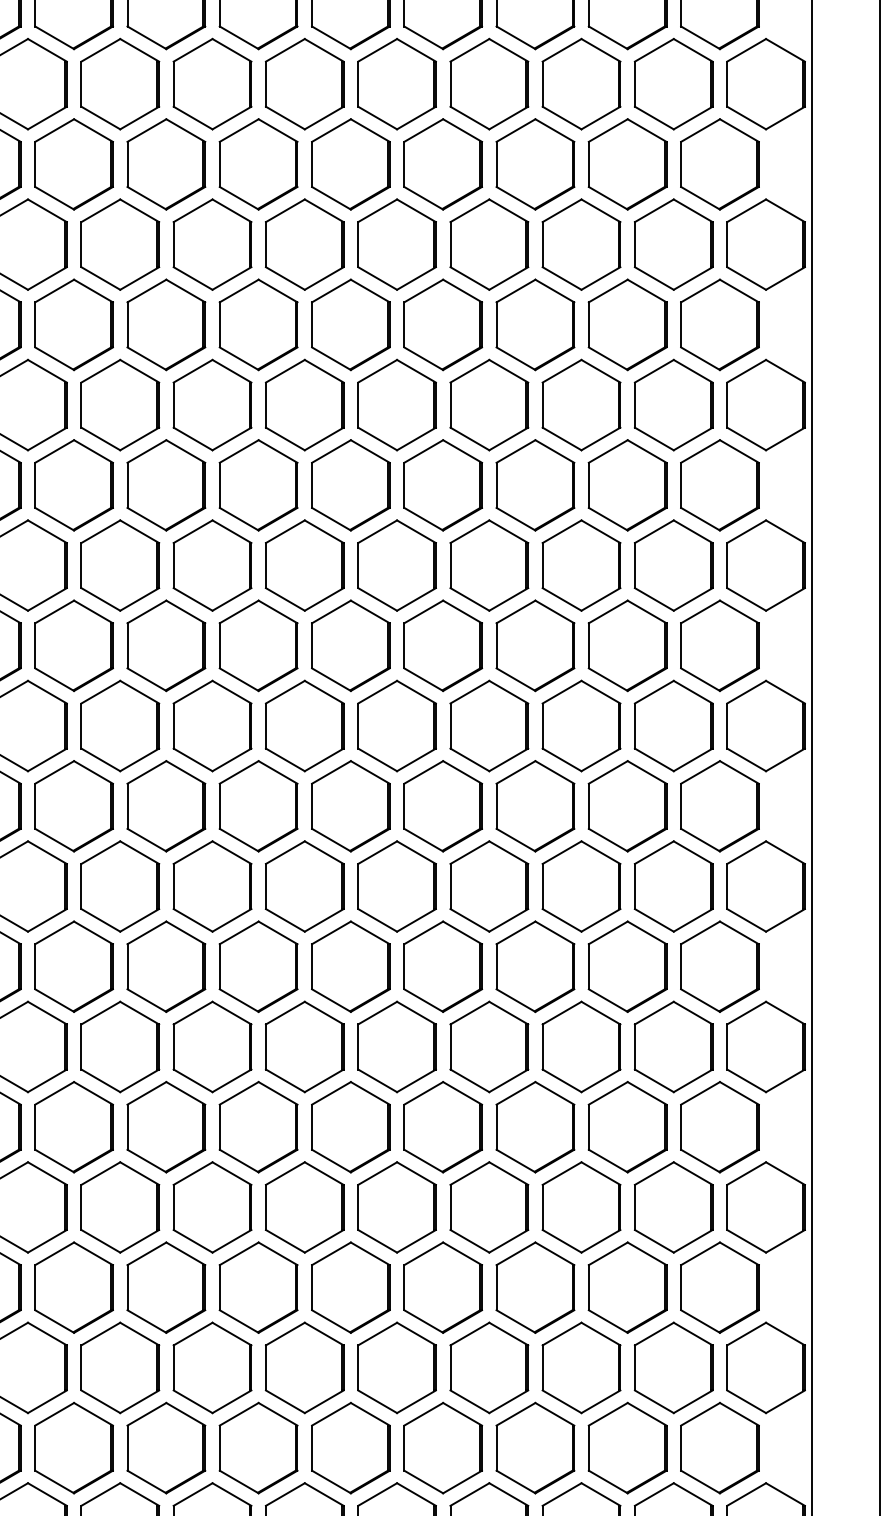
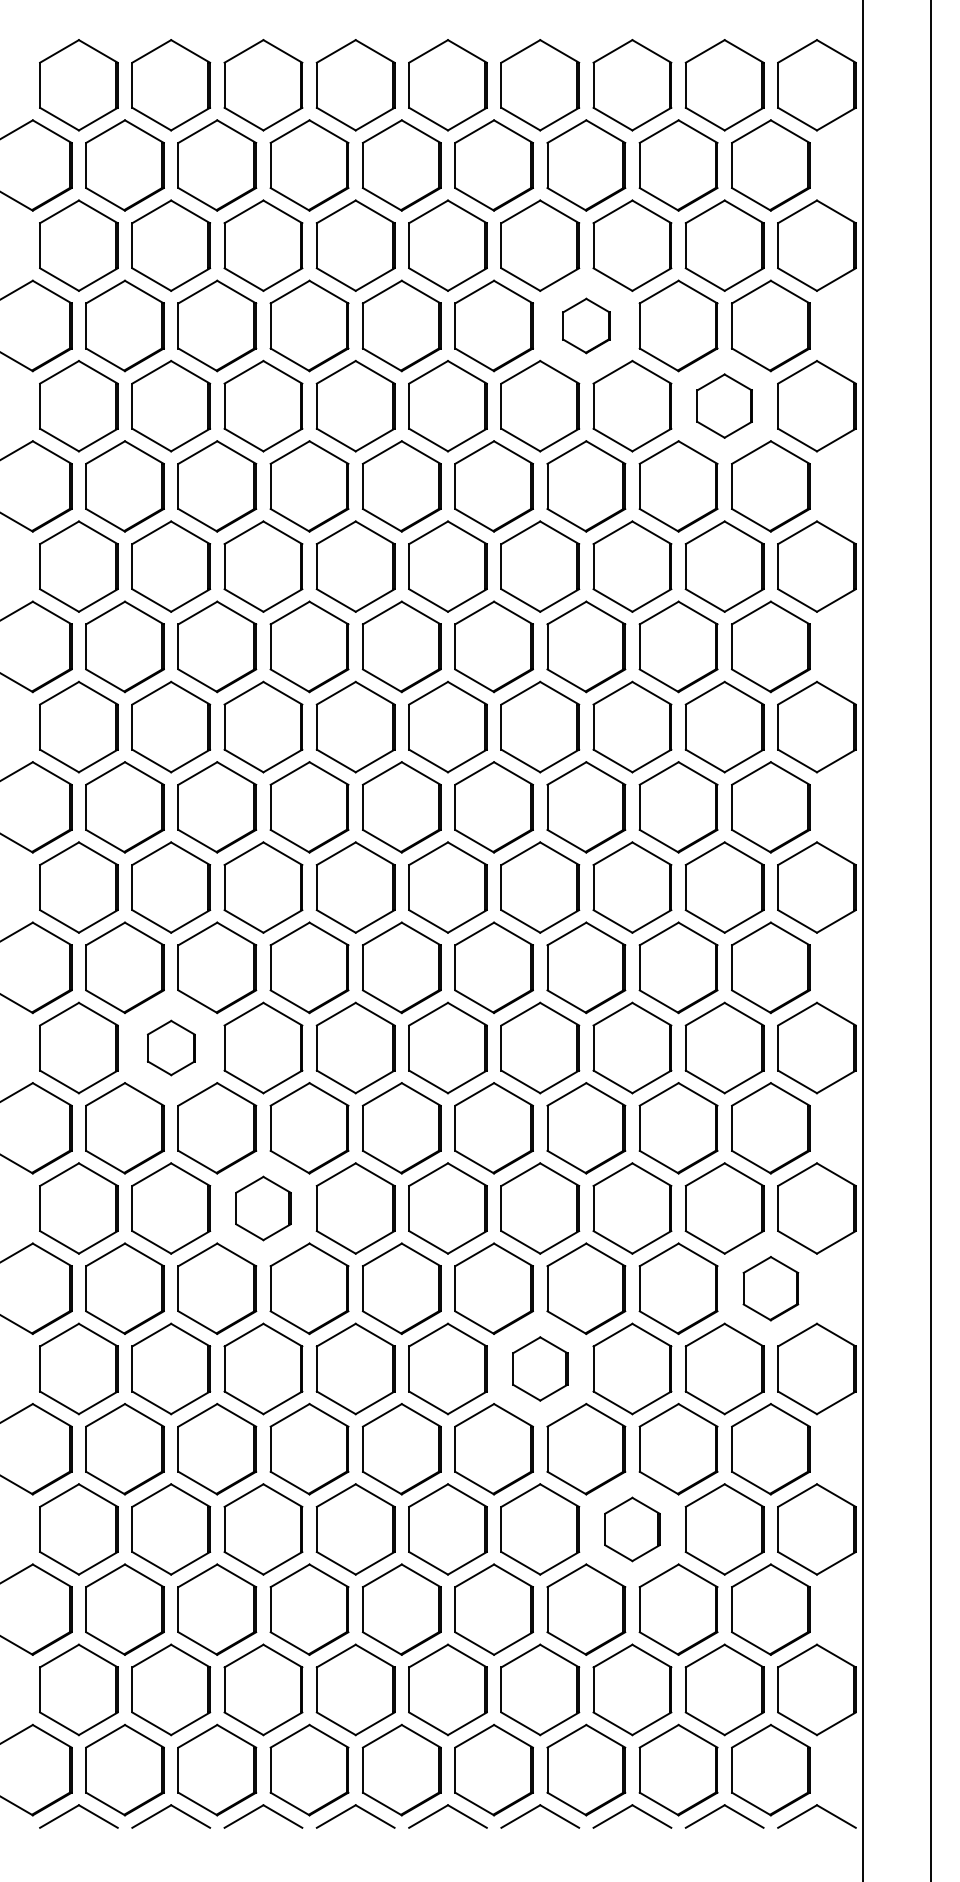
part: (535, 163) -> (586, 325), size x0.6
part: (673, 243) -> (724, 405), size x0.7
part: (120, 885) -> (171, 1047), size x0.6
part: (212, 1046) -> (263, 1208), size x0.7
part: (719, 1126) -> (770, 1288), size x0.7
part: (489, 1206) -> (540, 1368), size x0.7
part: (581, 1367) -> (632, 1529), size x0.7

